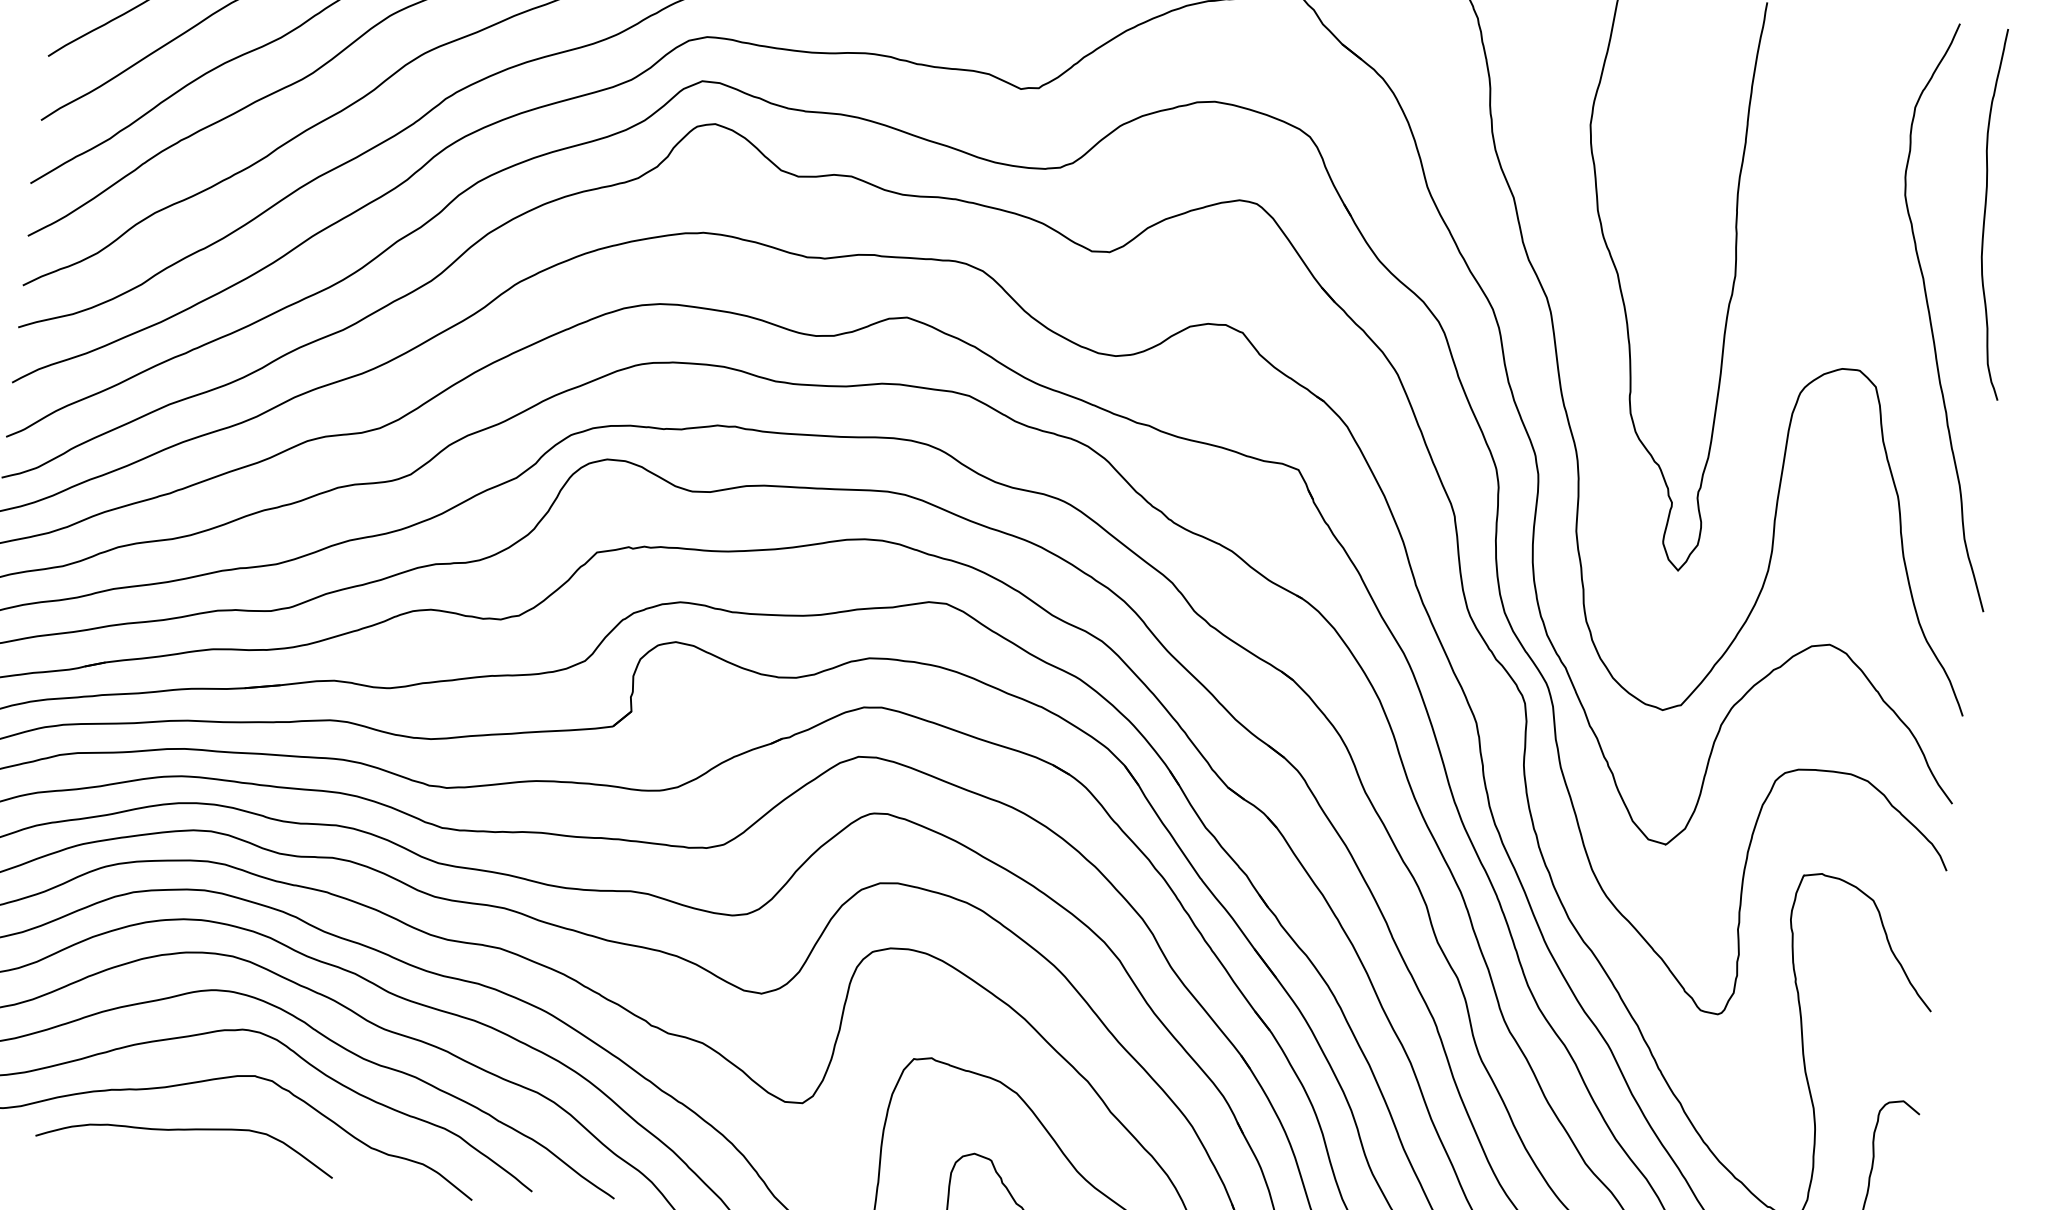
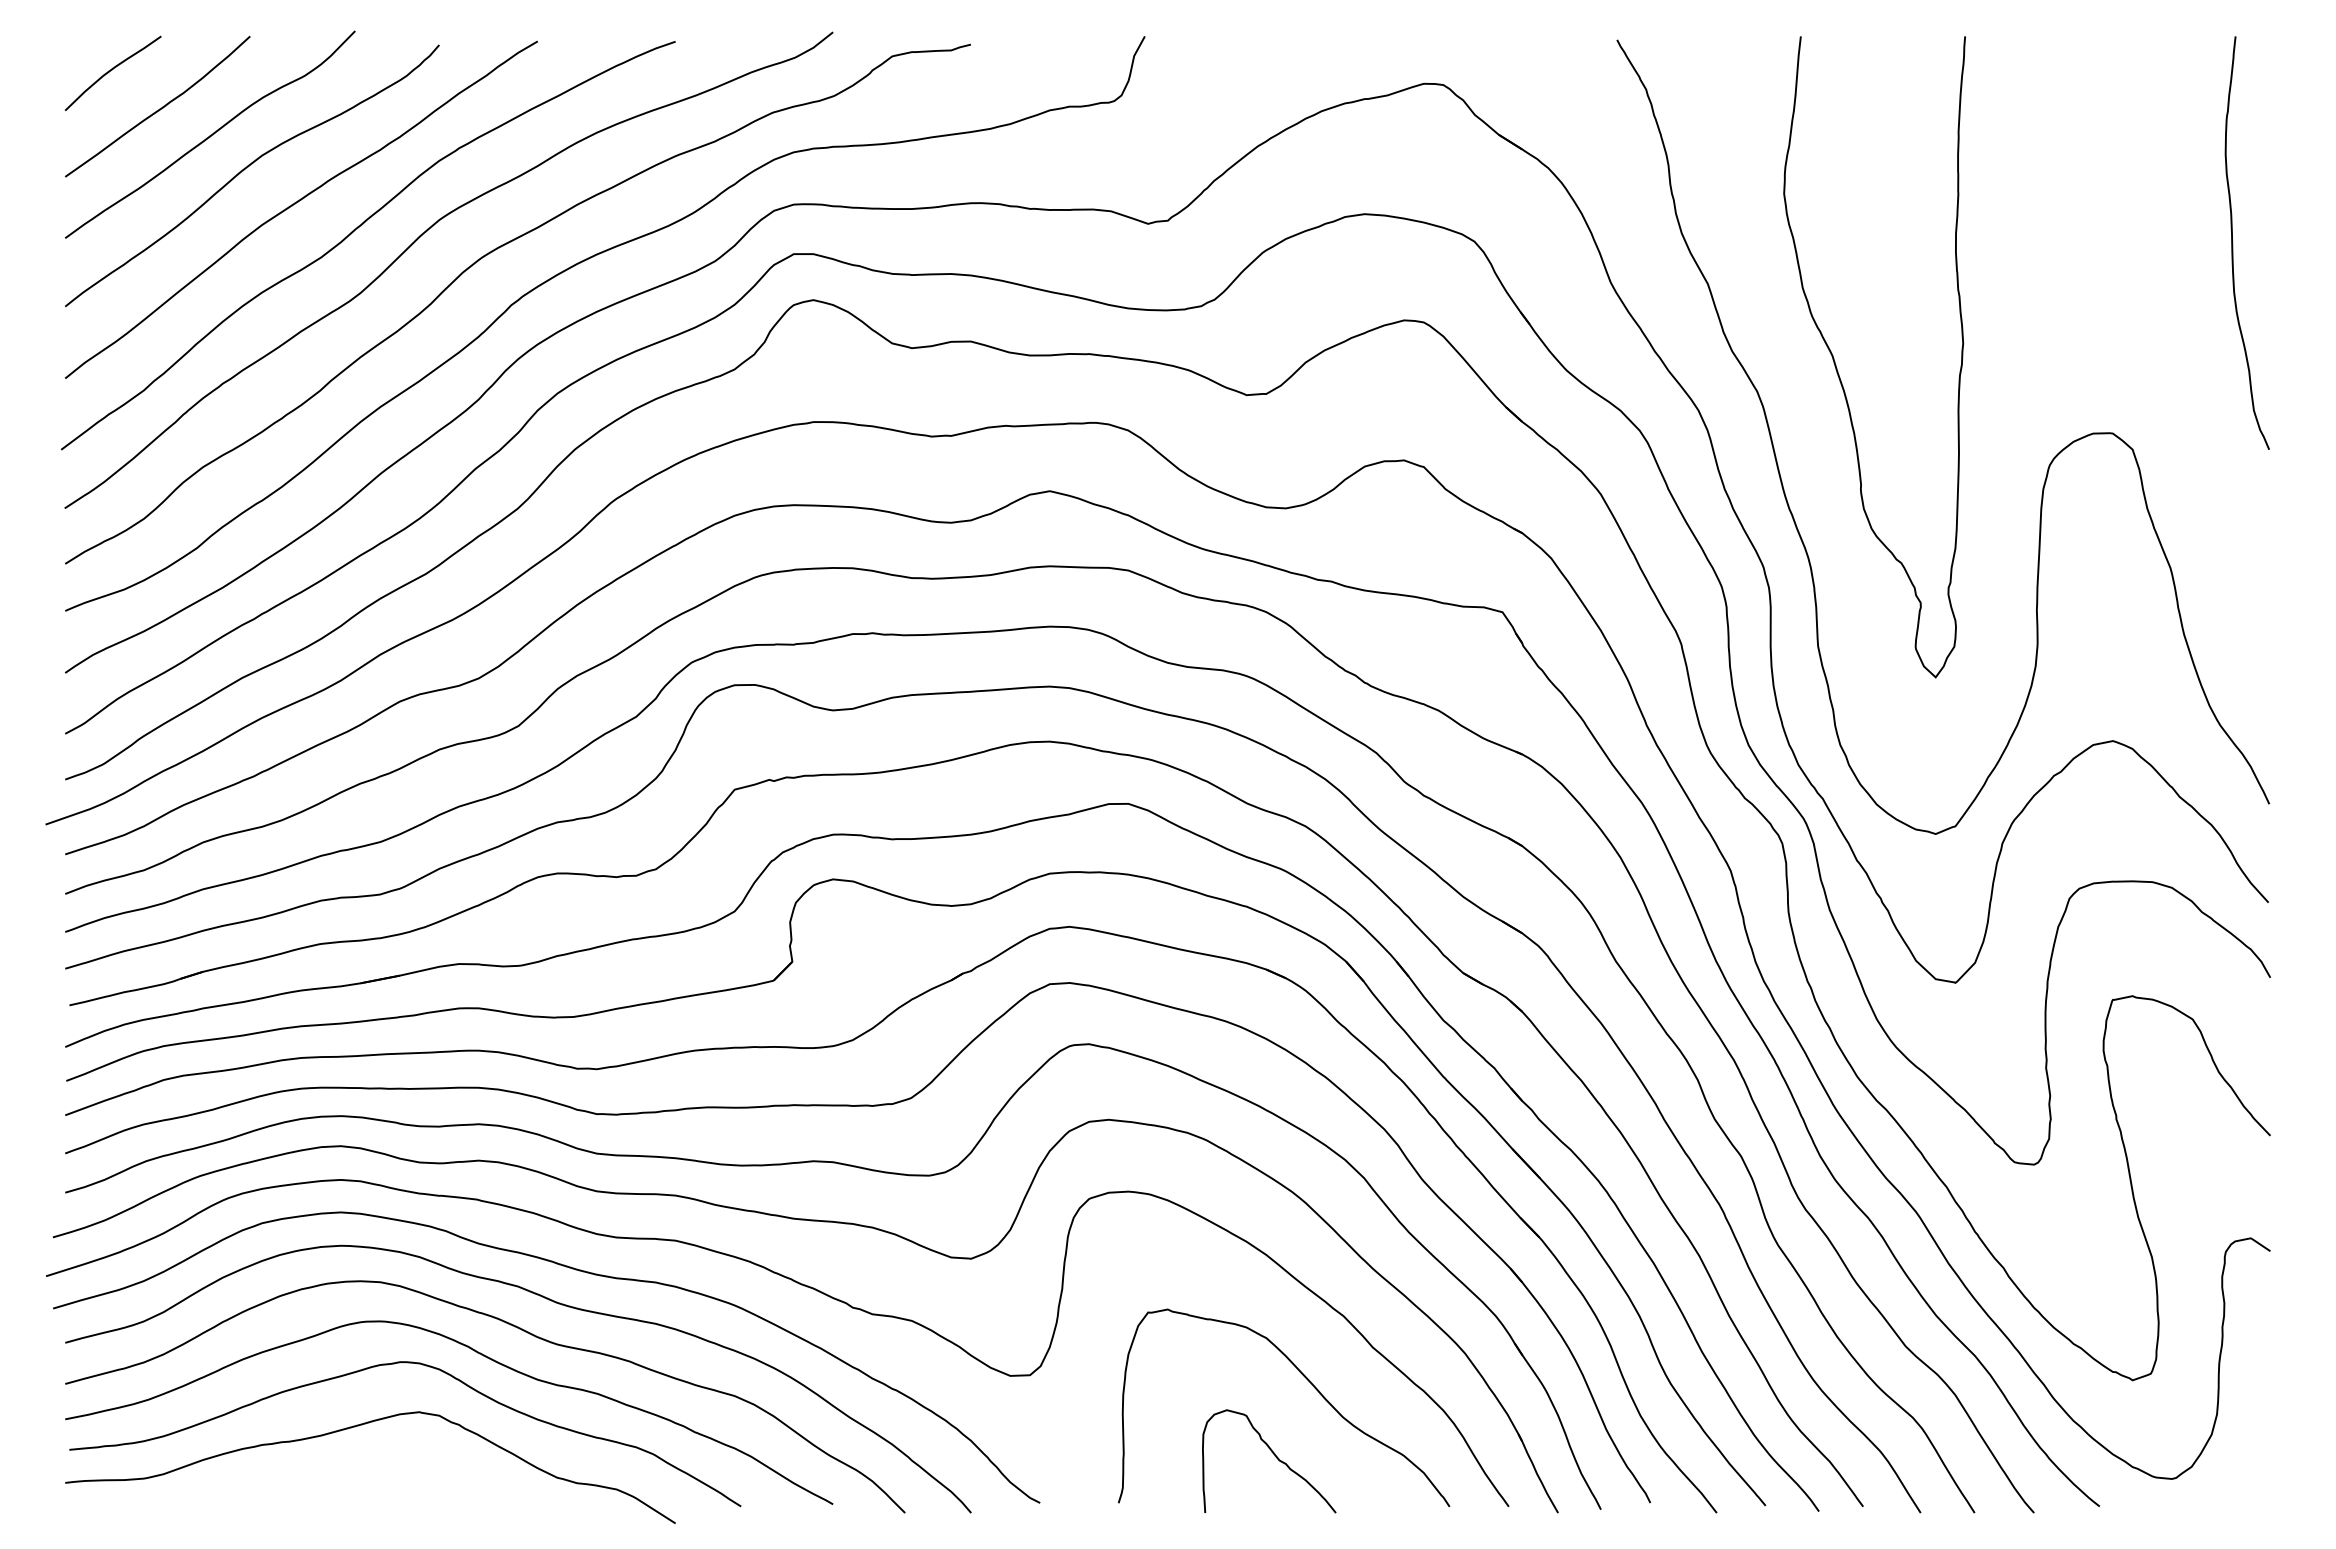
curve: (1931, 318) -> (2185, 366), removed
curve: (184, 1130) -> (348, 1481), removed

